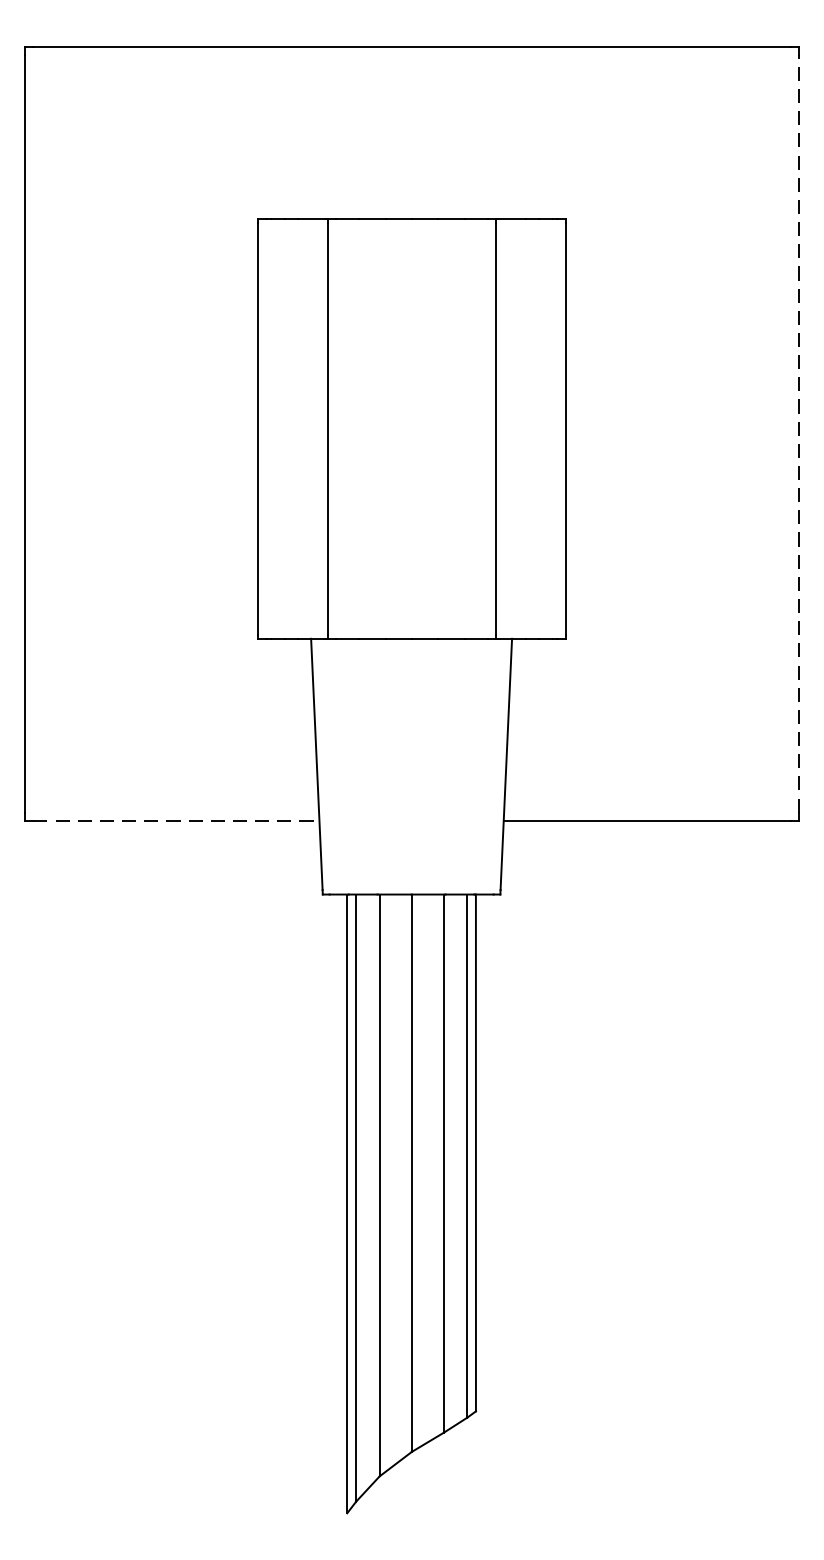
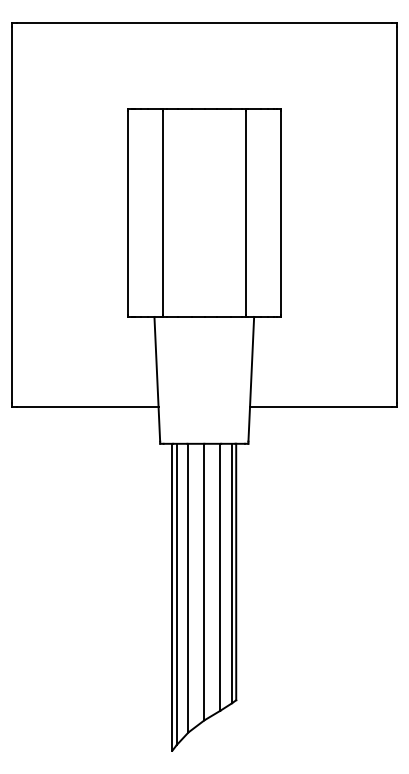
line: (799, 434) -> (396, 215), dashed -> solid
line: (176, 821) -> (87, 407), dashed -> solid

